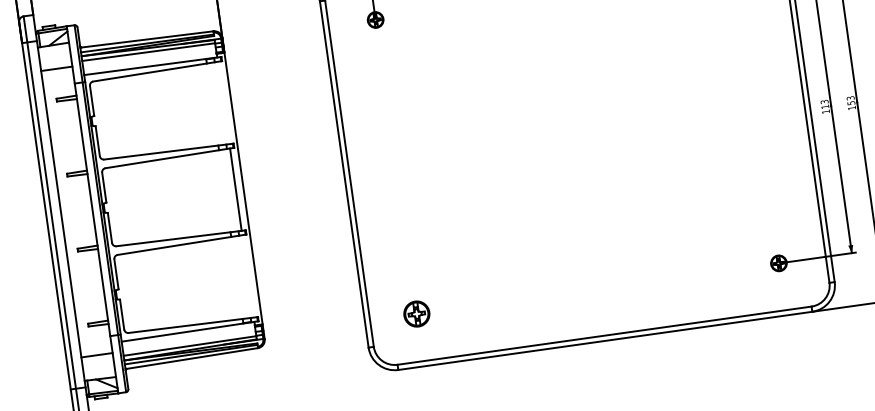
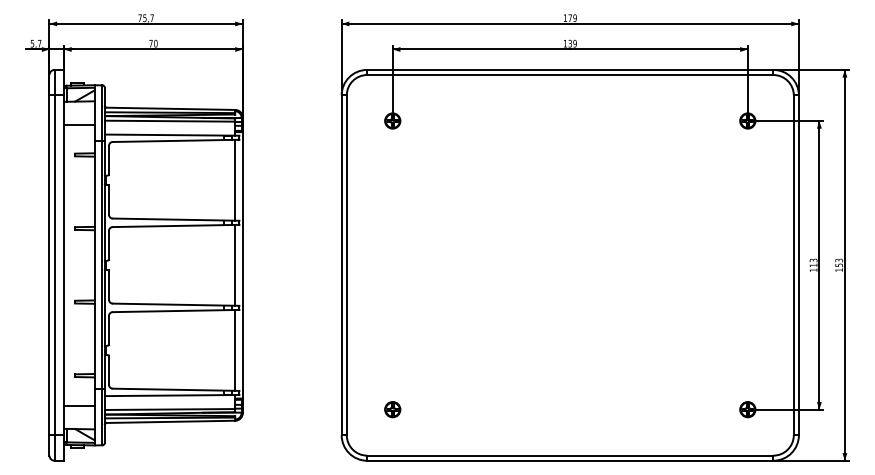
line: (223, 102) -> (235, 179), added
line: (248, 275) -> (235, 349), added
part: (416, 314) -> (392, 409), size x0.62

